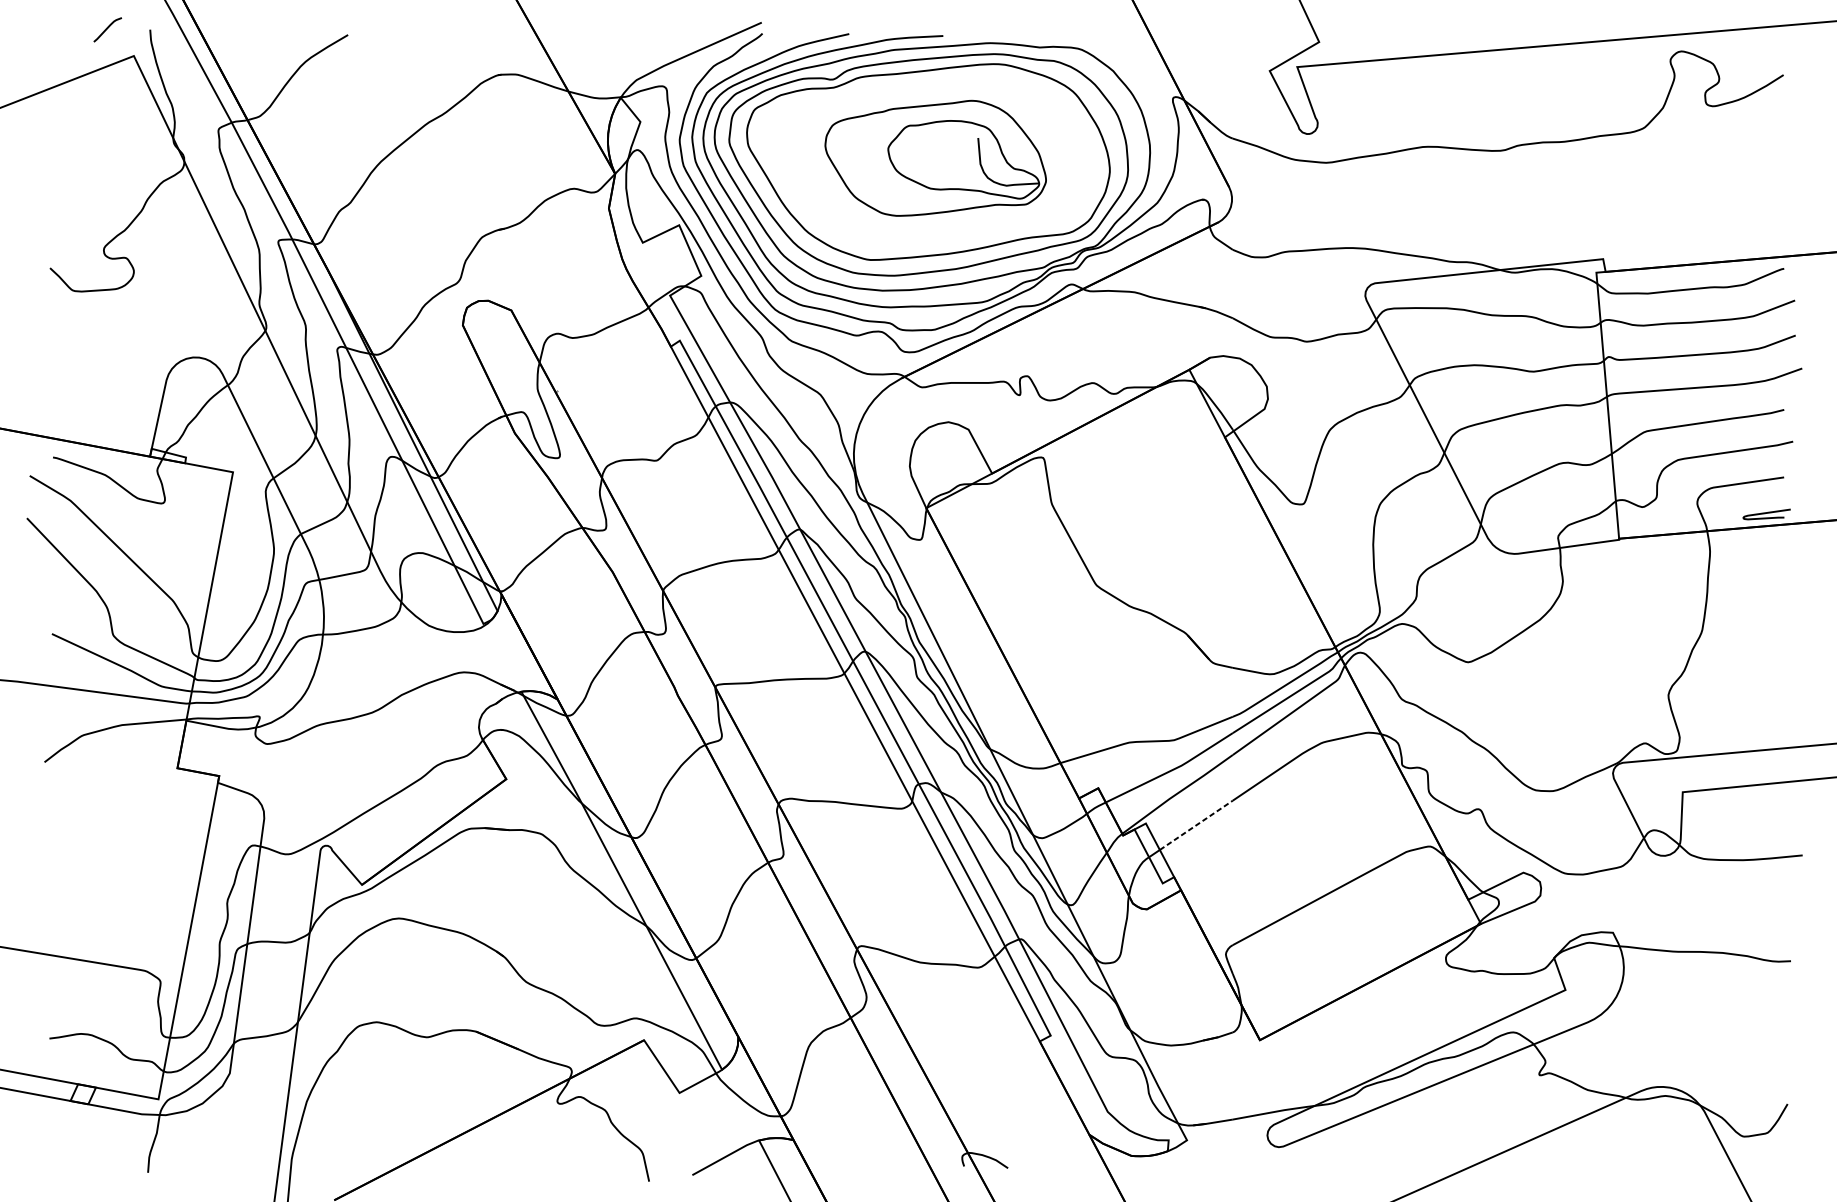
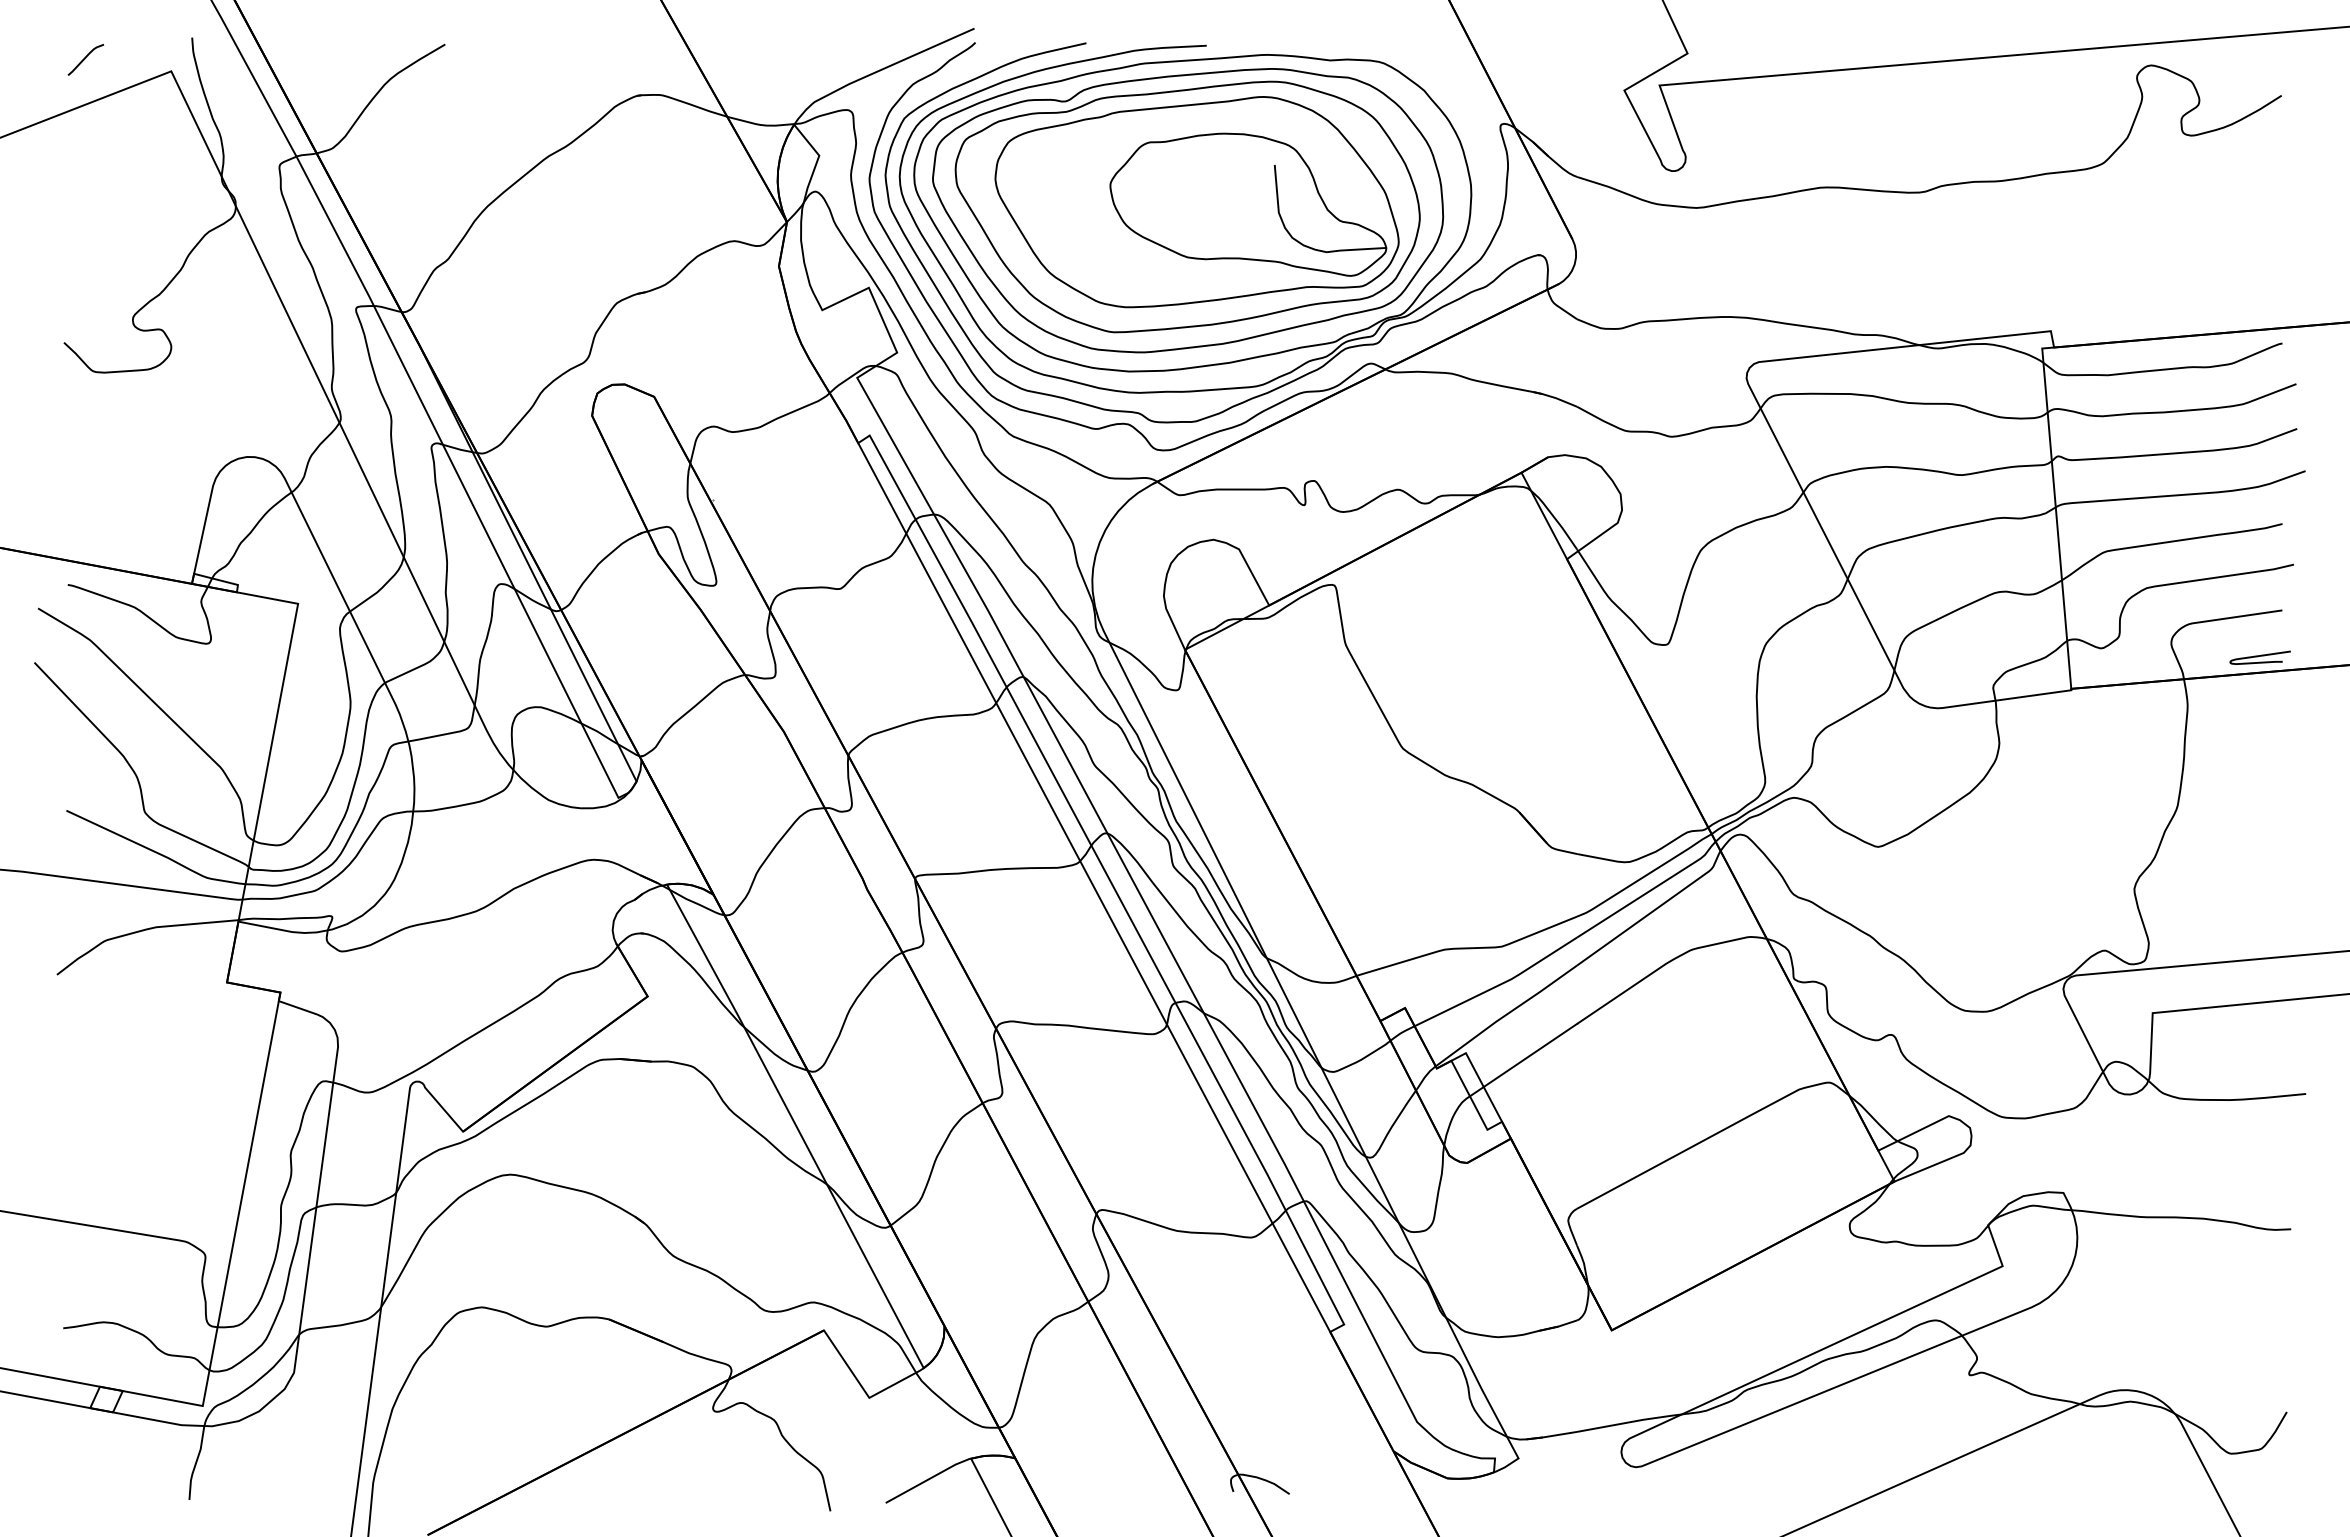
curve: (107, 29) -> (85, 59), moved
part: (935, 158) -> (1196, 202), size x1.43
line: (1196, 825) -> (1530, 1055), dashed -> solid

